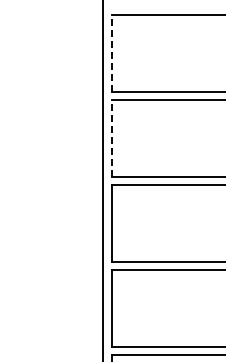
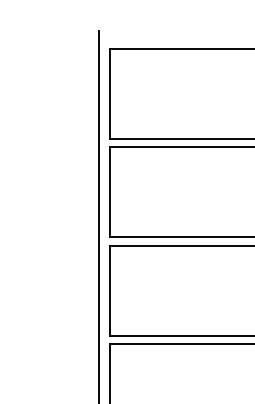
line: (112, 53) -> (110, 93), dashed -> solid
line: (112, 138) -> (110, 191), dashed -> solid

